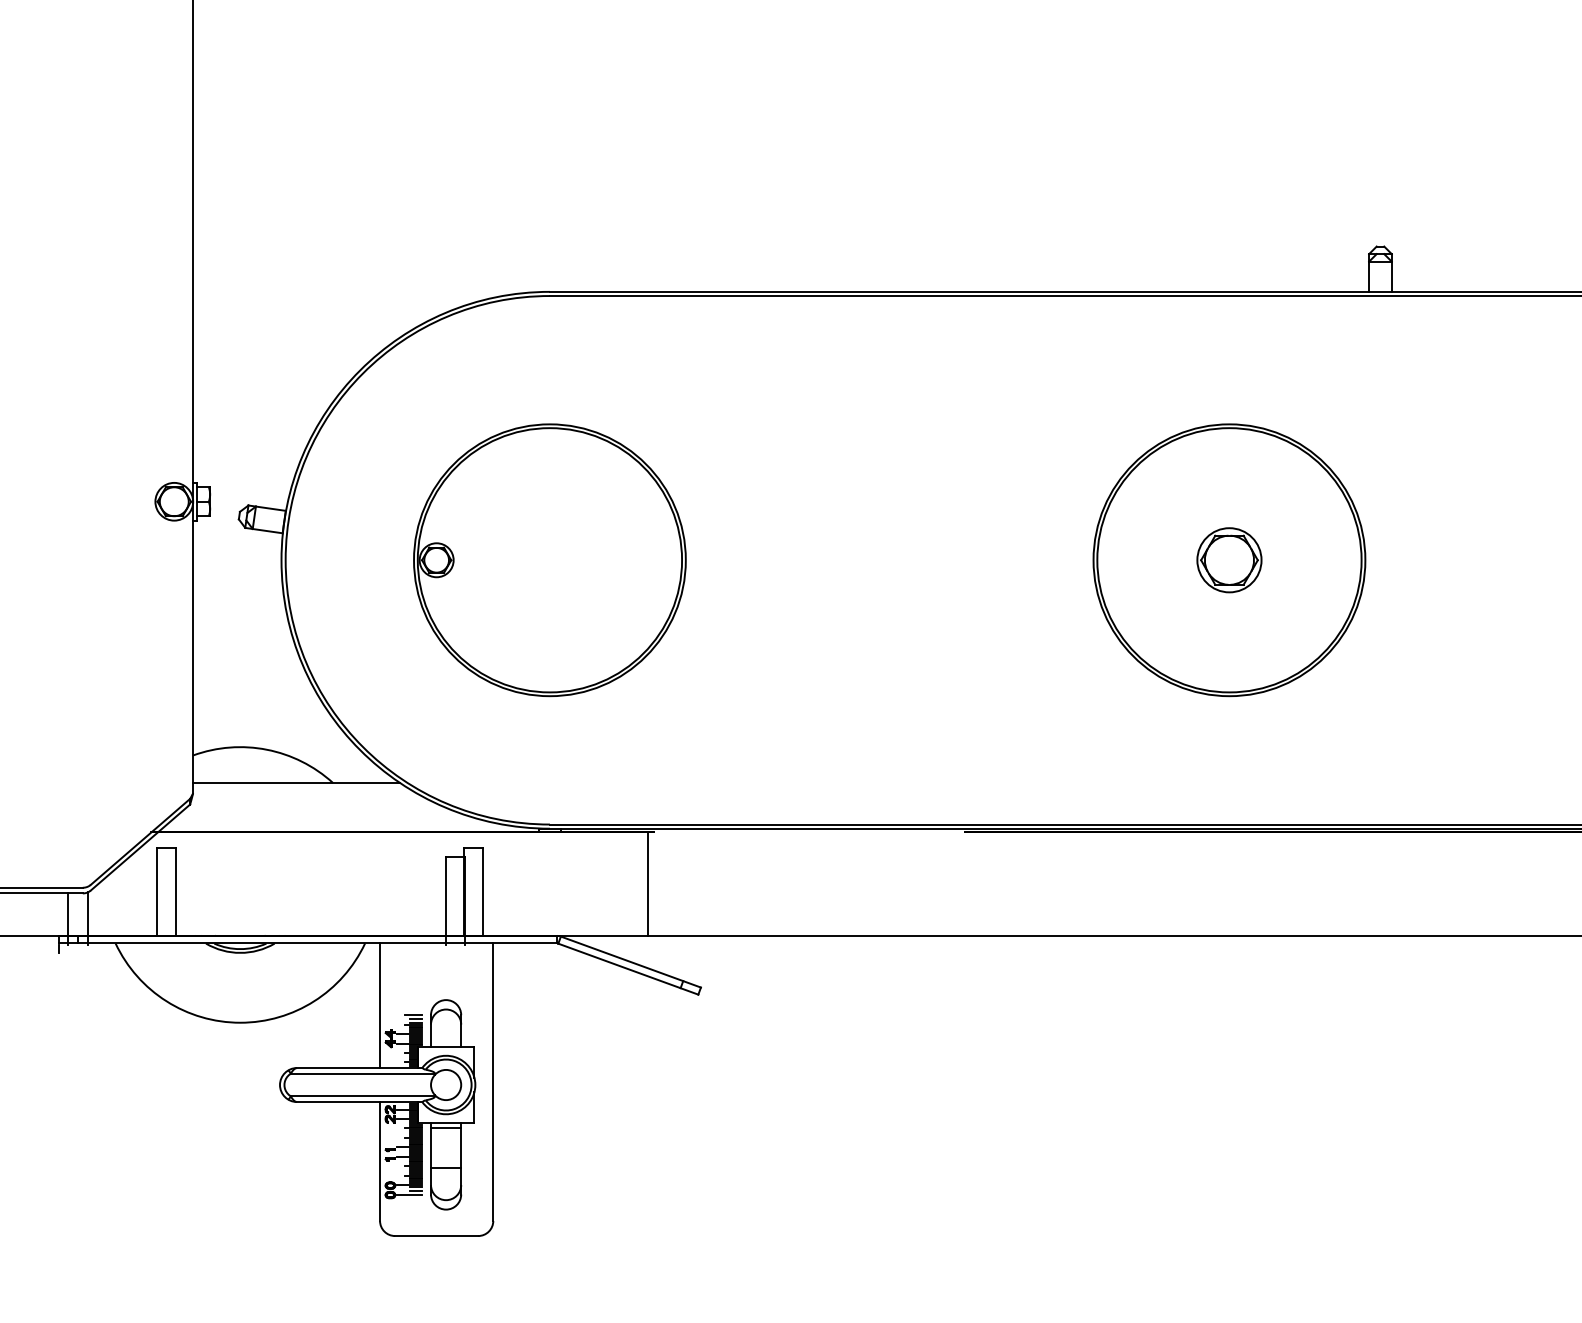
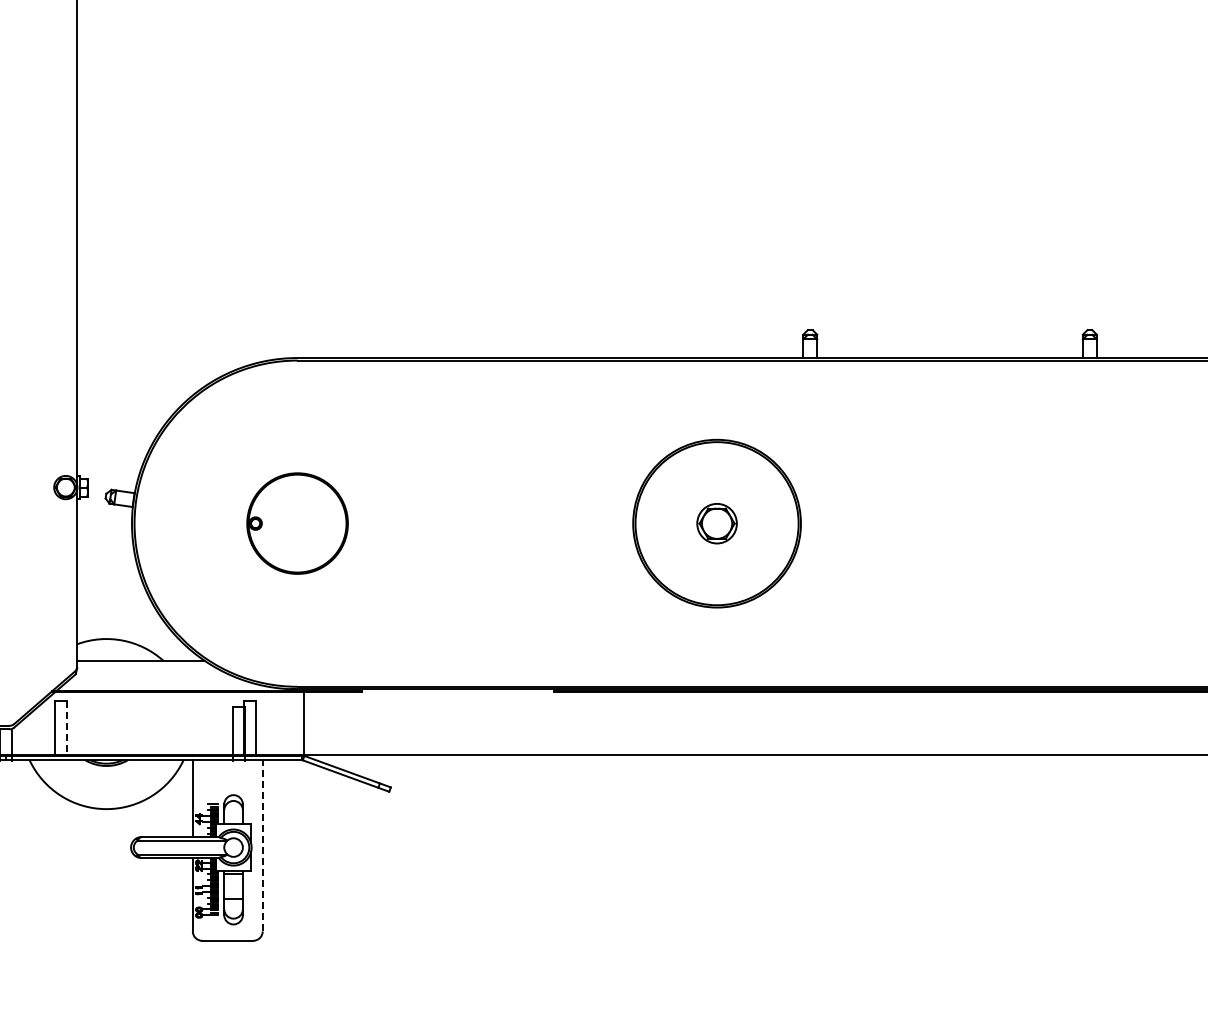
part: (549, 559) -> (297, 523), size x0.6
line: (648, 884) -> (304, 723), moved
line: (177, 892) -> (67, 728), solid -> dashed
line: (492, 1081) -> (262, 845), solid -> dashed

